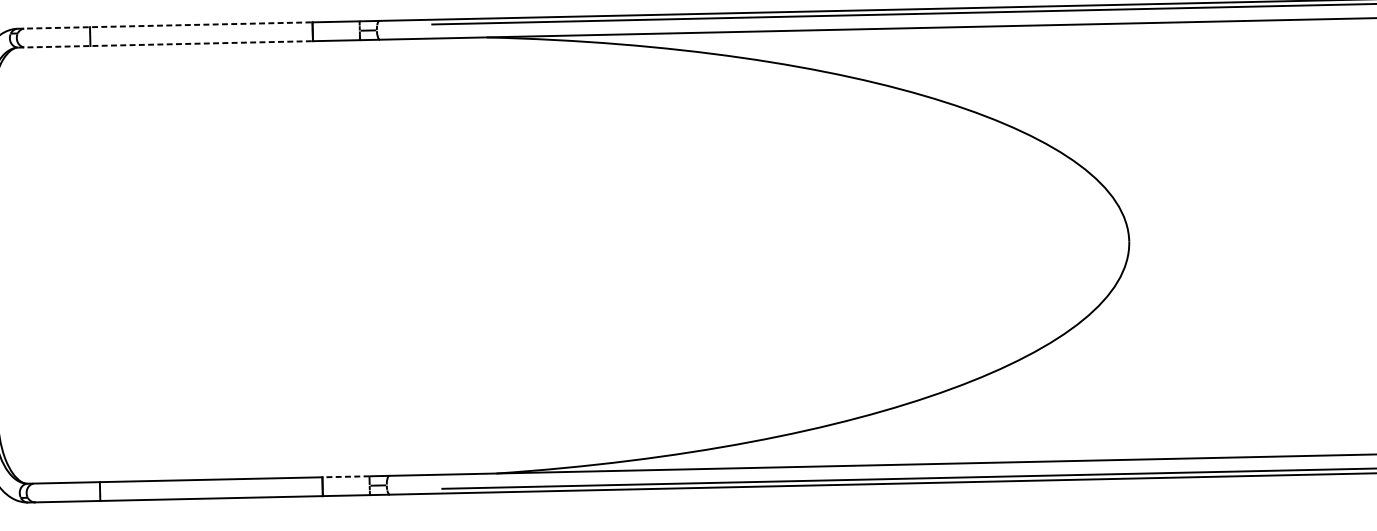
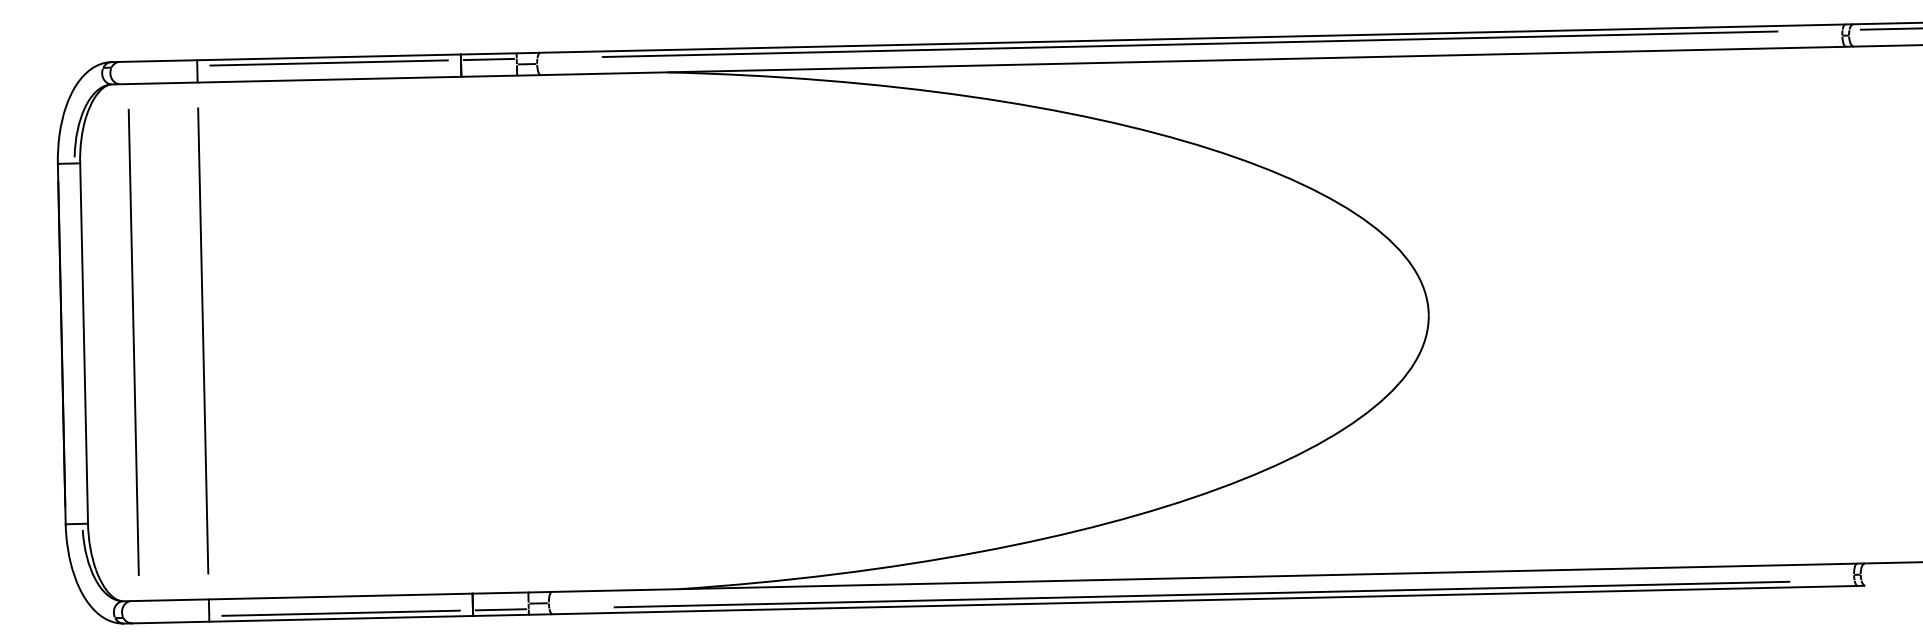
line: (165, 25) -> (286, 58), dashed -> solid
line: (335, 26) -> (488, 59), added
line: (200, 29) -> (328, 62), added
line: (165, 44) -> (286, 80), dashed -> solid
line: (95, 263) -> (203, 340), added
line: (36, 265) -> (133, 342), added
line: (345, 477) -> (500, 593), dashed -> solid
line: (345, 490) -> (500, 609), added
line: (210, 493) -> (340, 612), added

